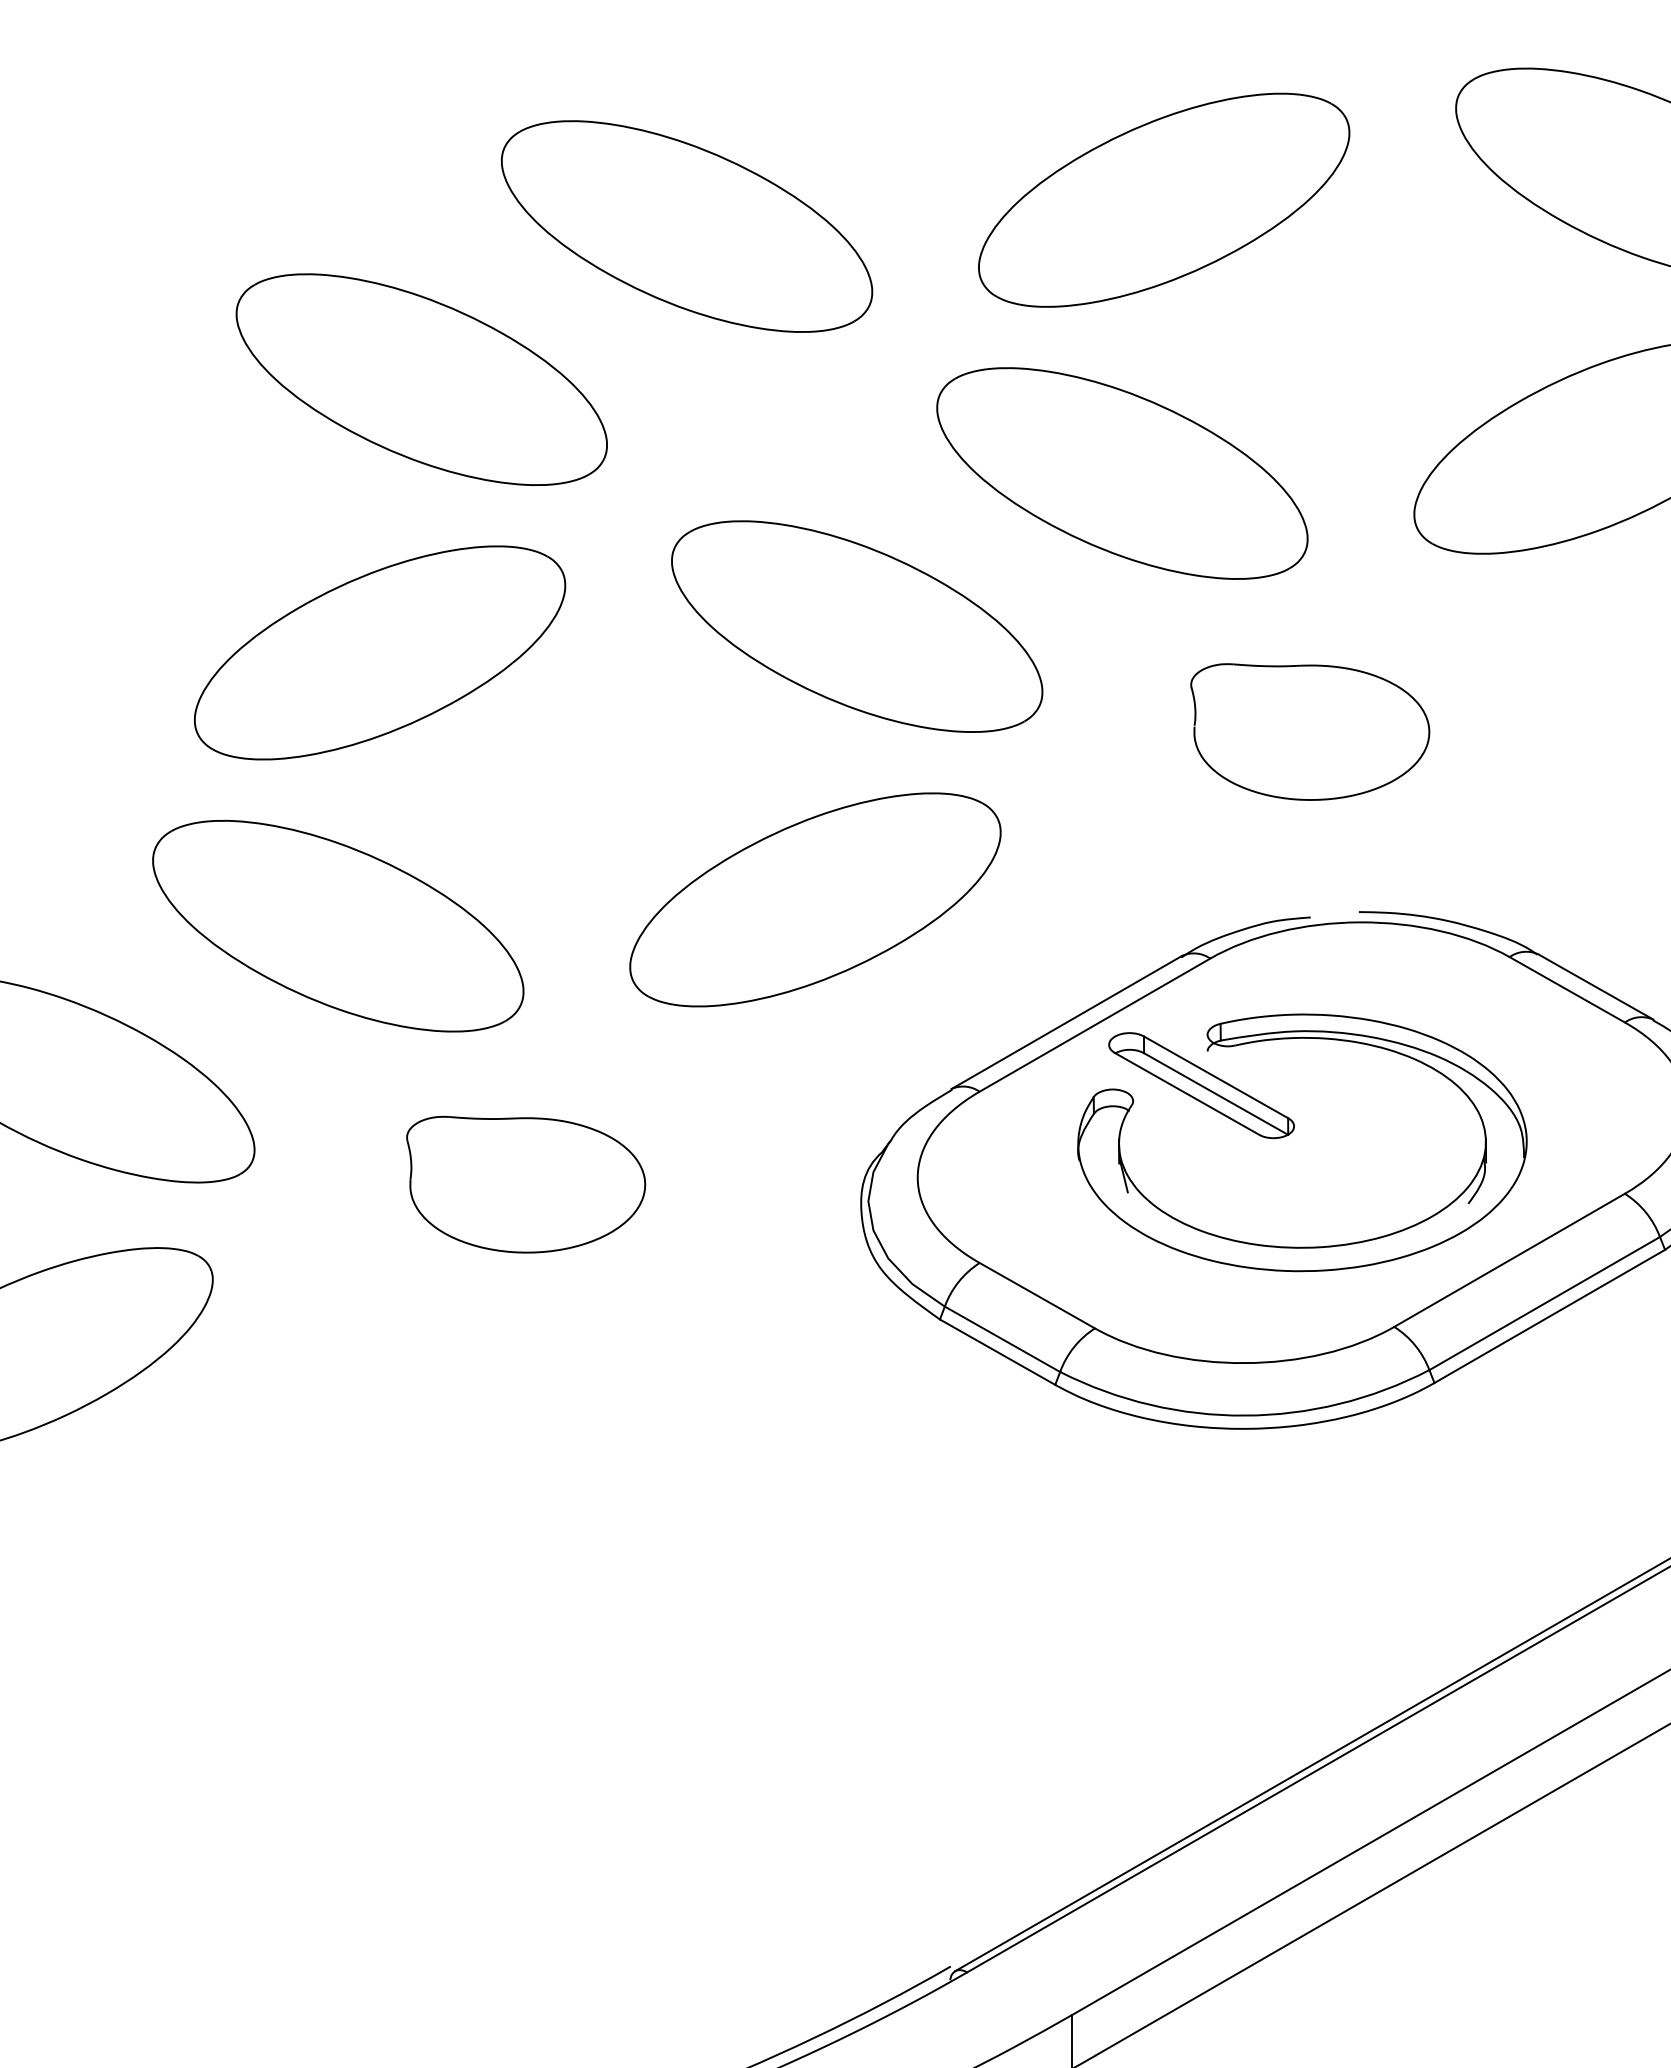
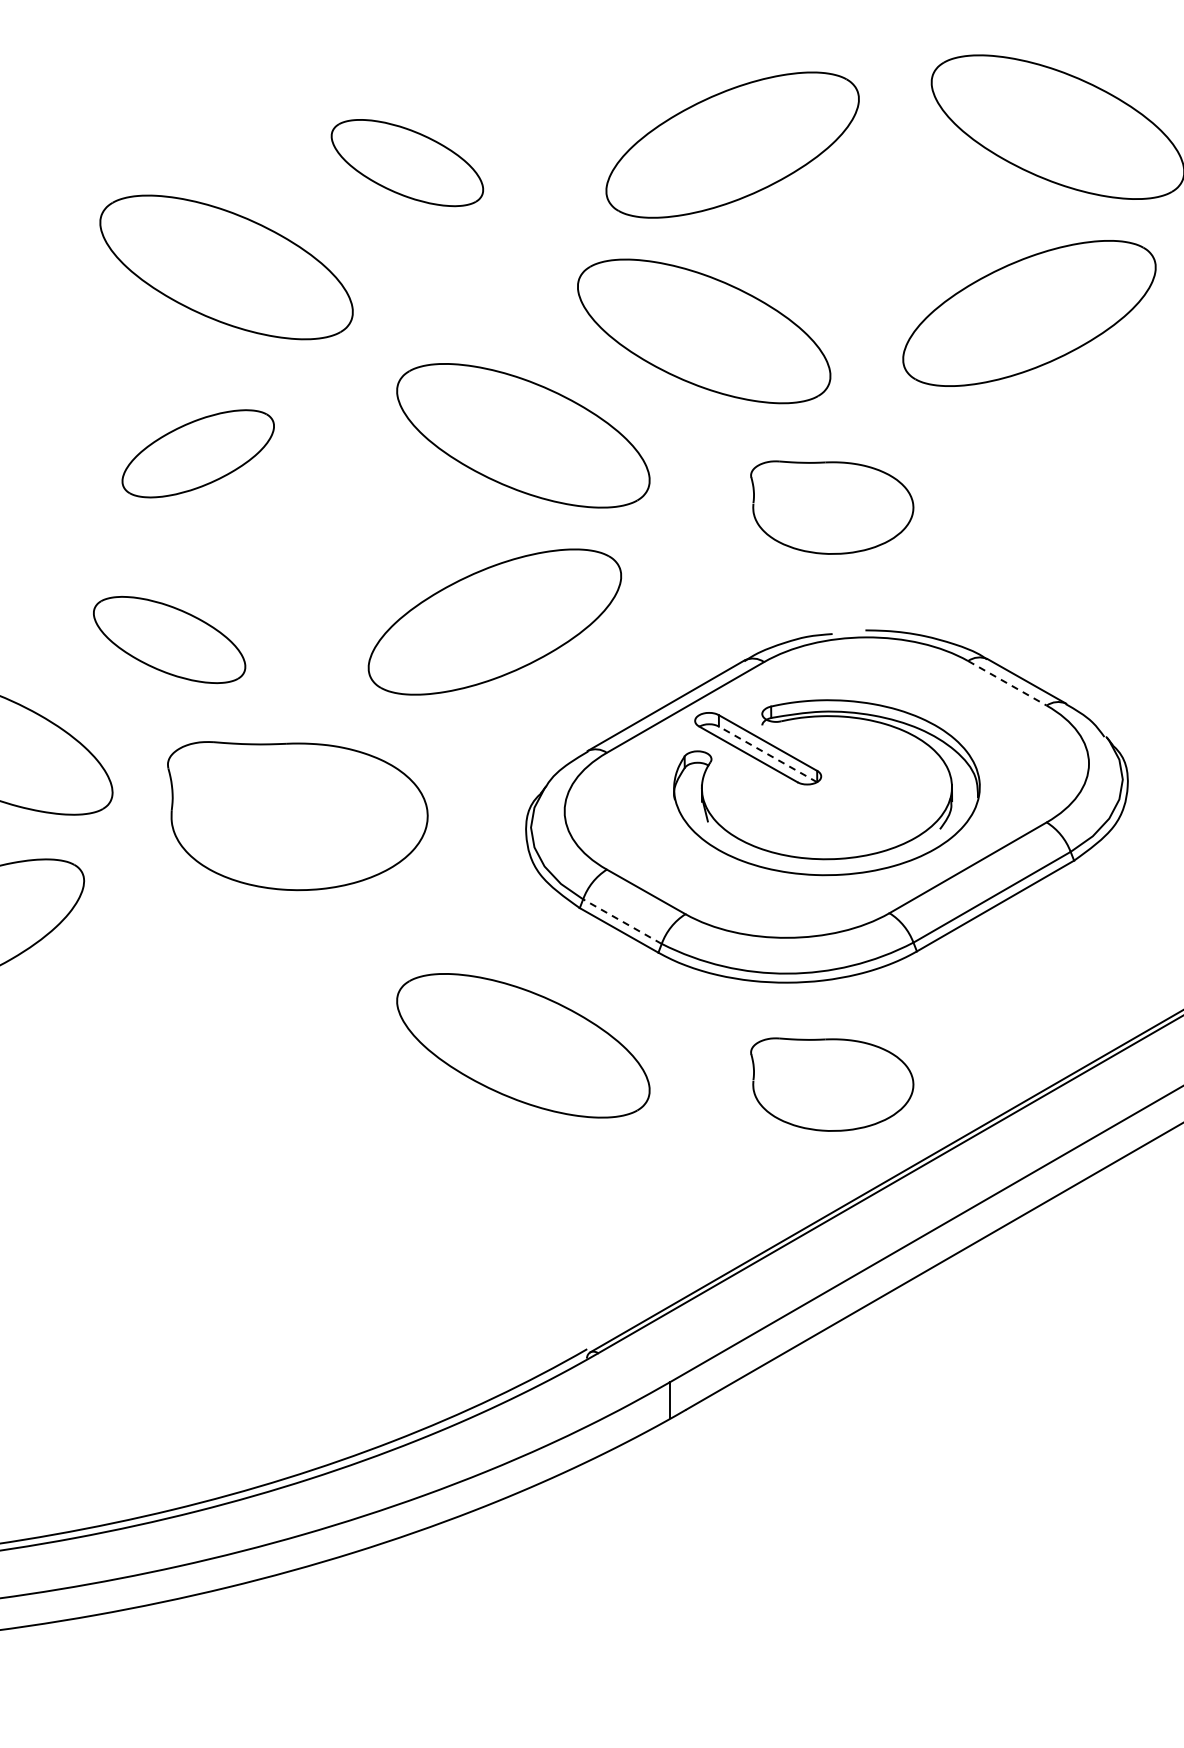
part: (687, 225) -> (407, 162), size x0.6
part: (380, 652) -> (198, 453), size x0.6
part: (338, 925) -> (169, 639), size x0.6
line: (1567, 989) -> (1007, 683), solid -> dashed
line: (1215, 1094) -> (767, 754), solid -> dashed
part: (525, 1185) -> (297, 816), size x1.6
line: (1002, 1339) -> (622, 921), solid -> dashed
part: (857, 1521) -> (523, 1045), added
part: (1310, 1578) -> (832, 1084), added

